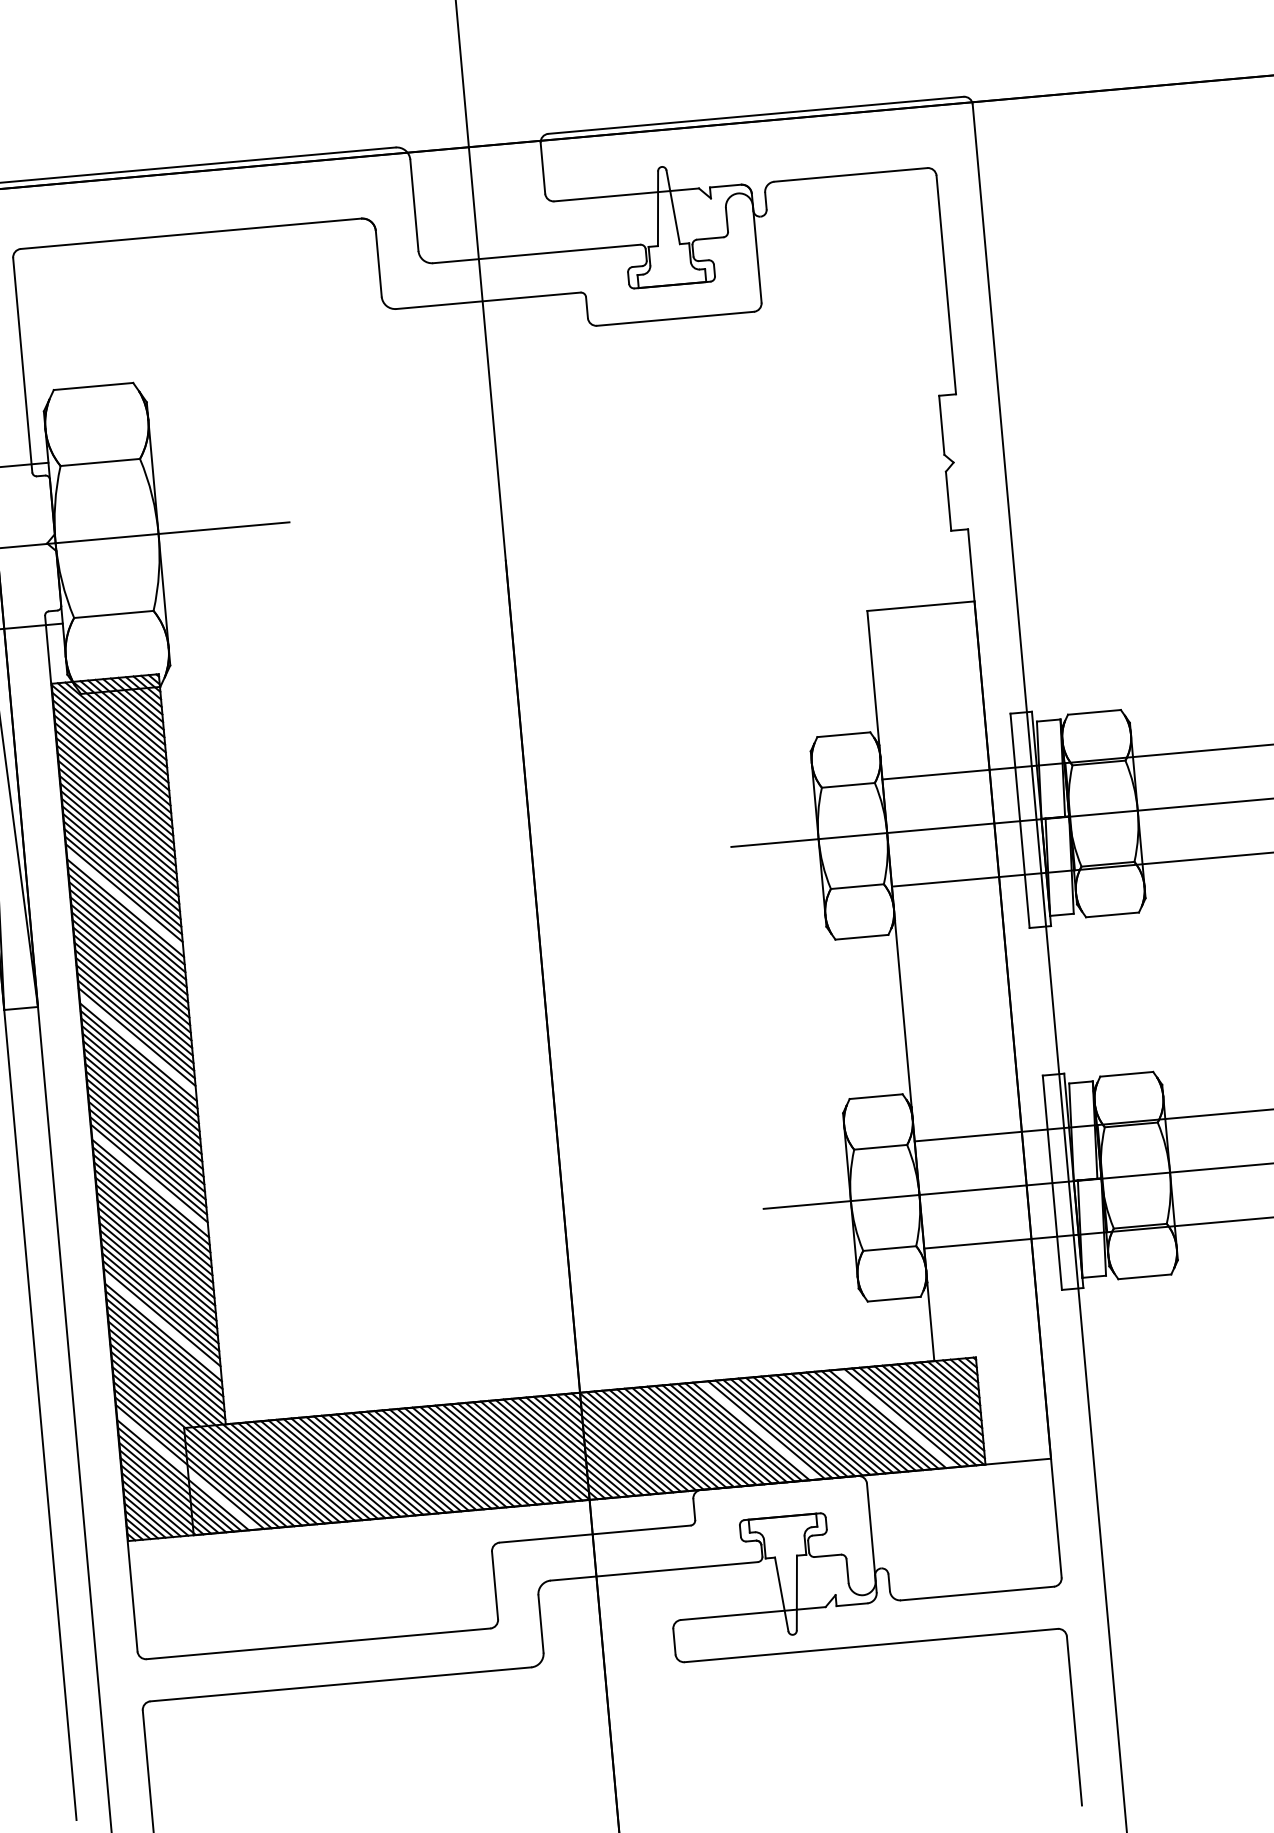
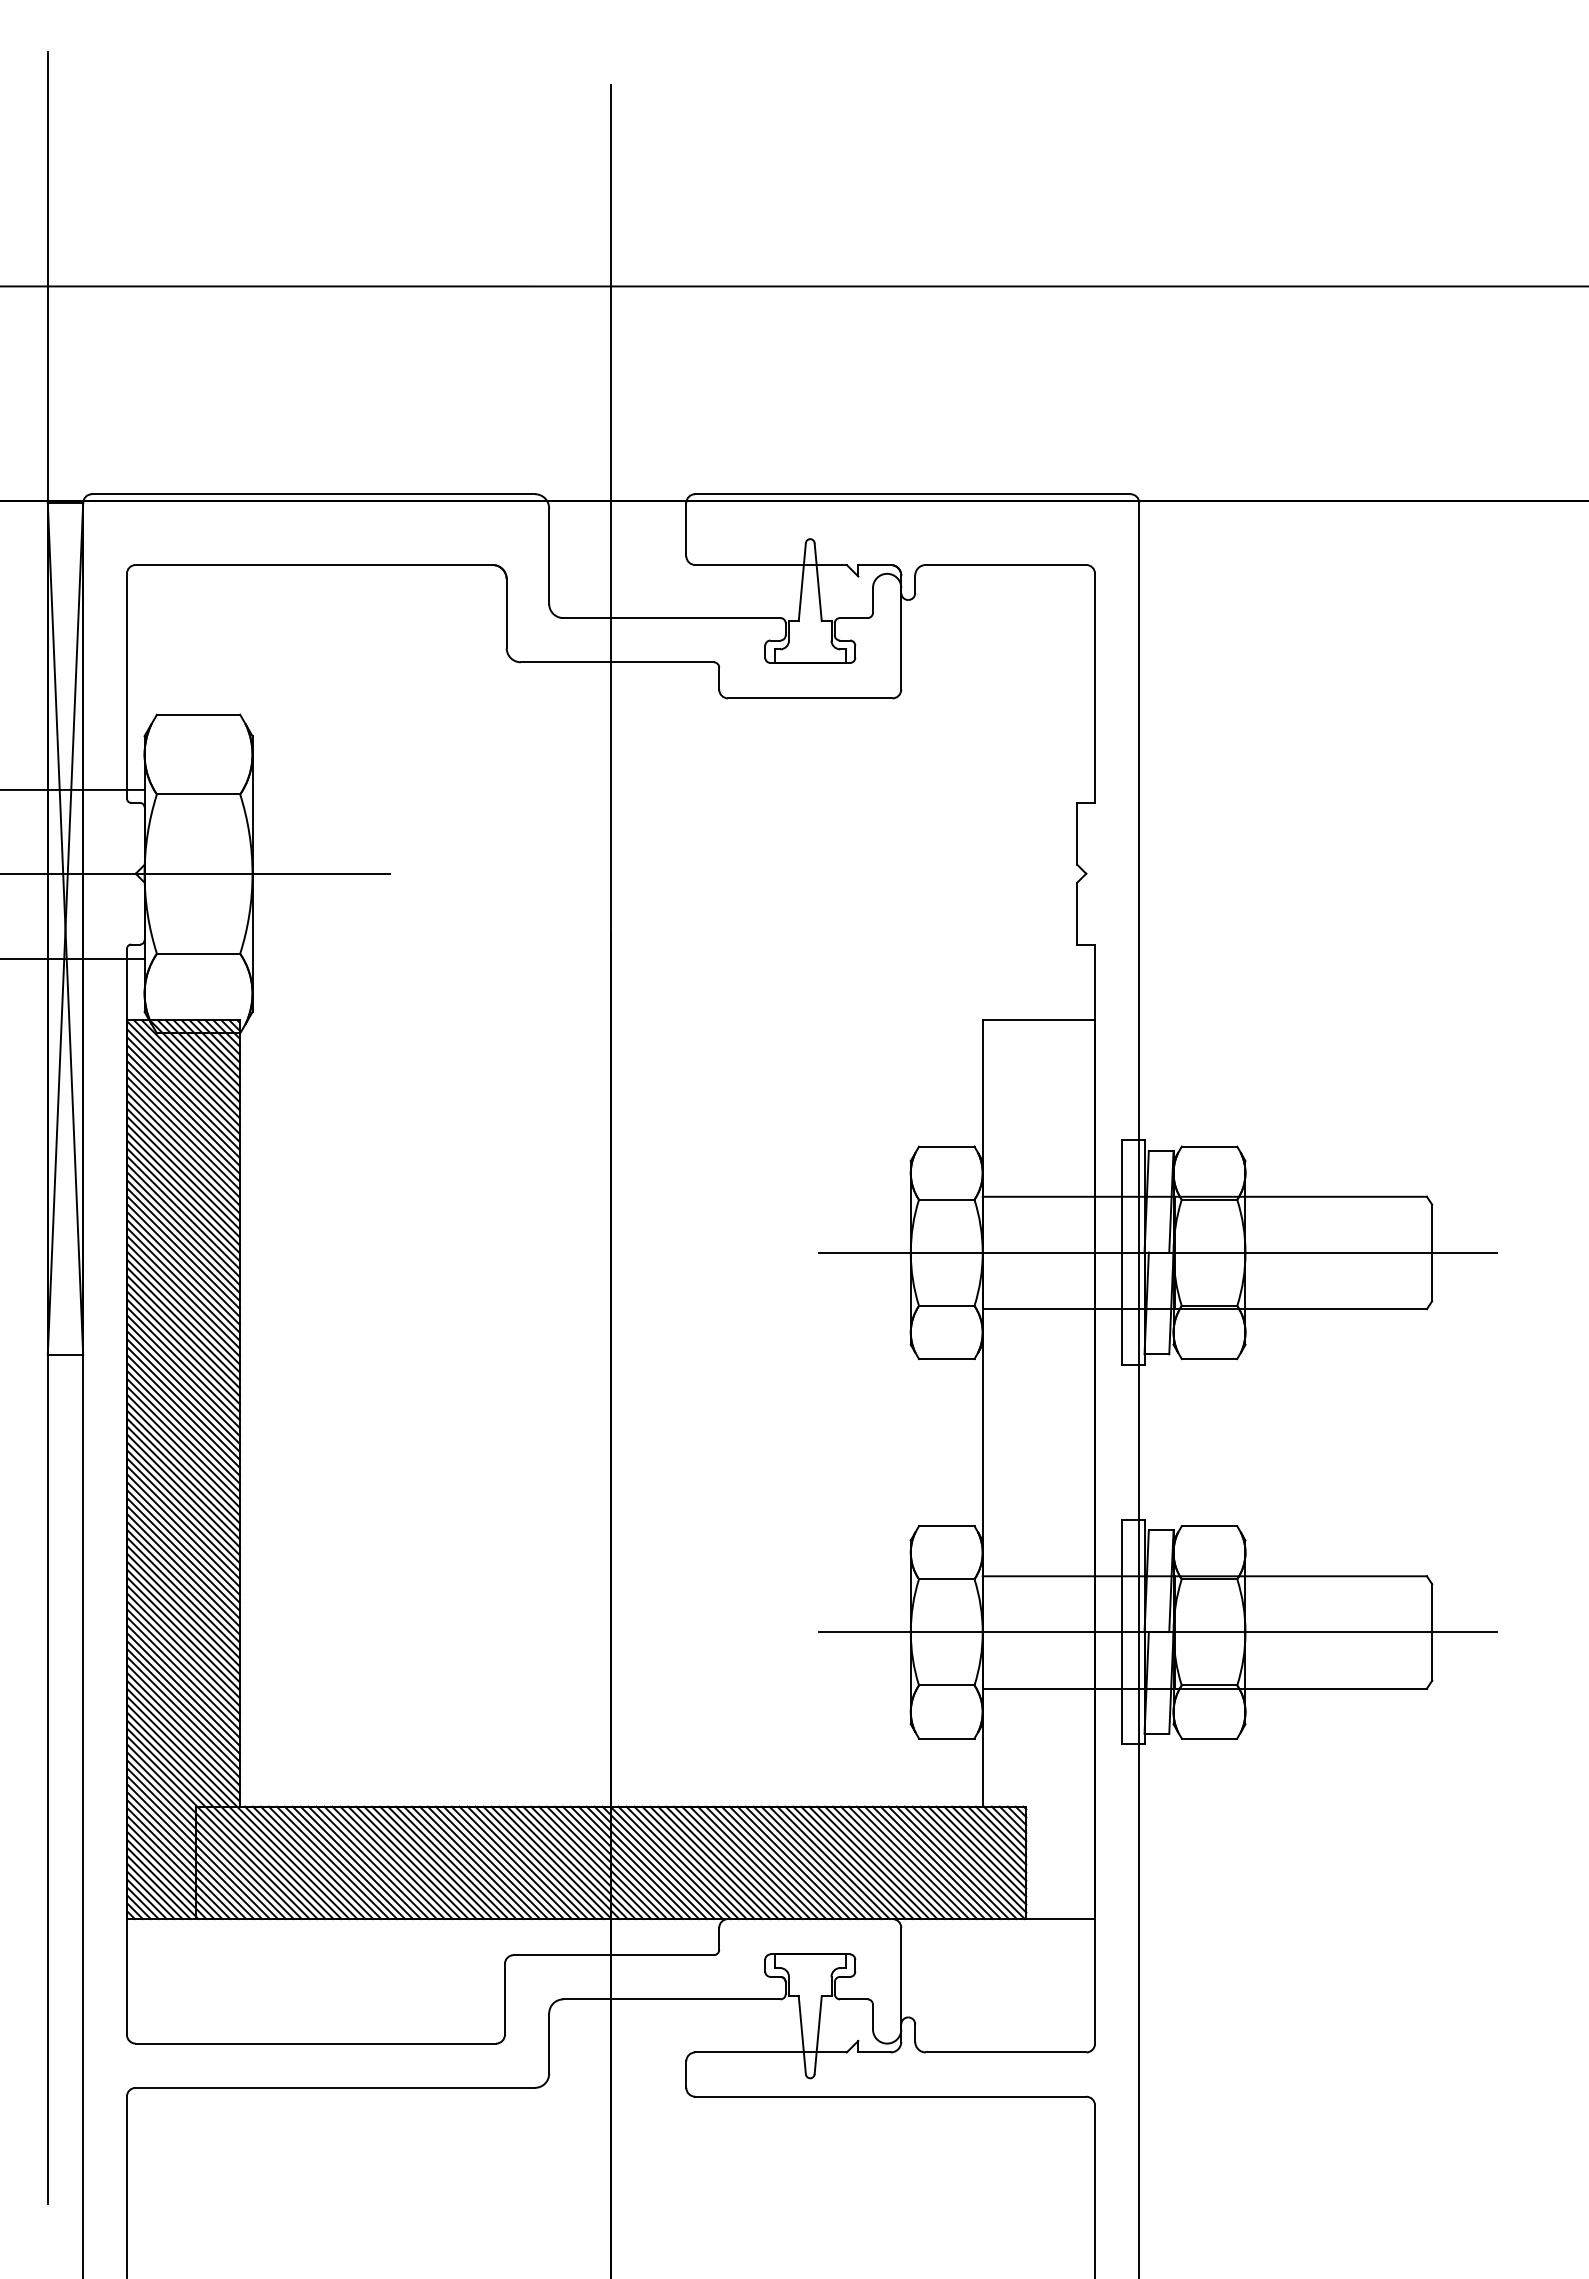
line: (124, 900) -> (183, 1252), added
line: (137, 1044) -> (183, 1403), added
line: (149, 1181) -> (183, 1546), added
line: (162, 1325) -> (183, 1697), added
line: (894, 1418) -> (936, 1862), added
line: (758, 1430) -> (793, 1862), added
line: (186, 1470) -> (194, 1851), added

